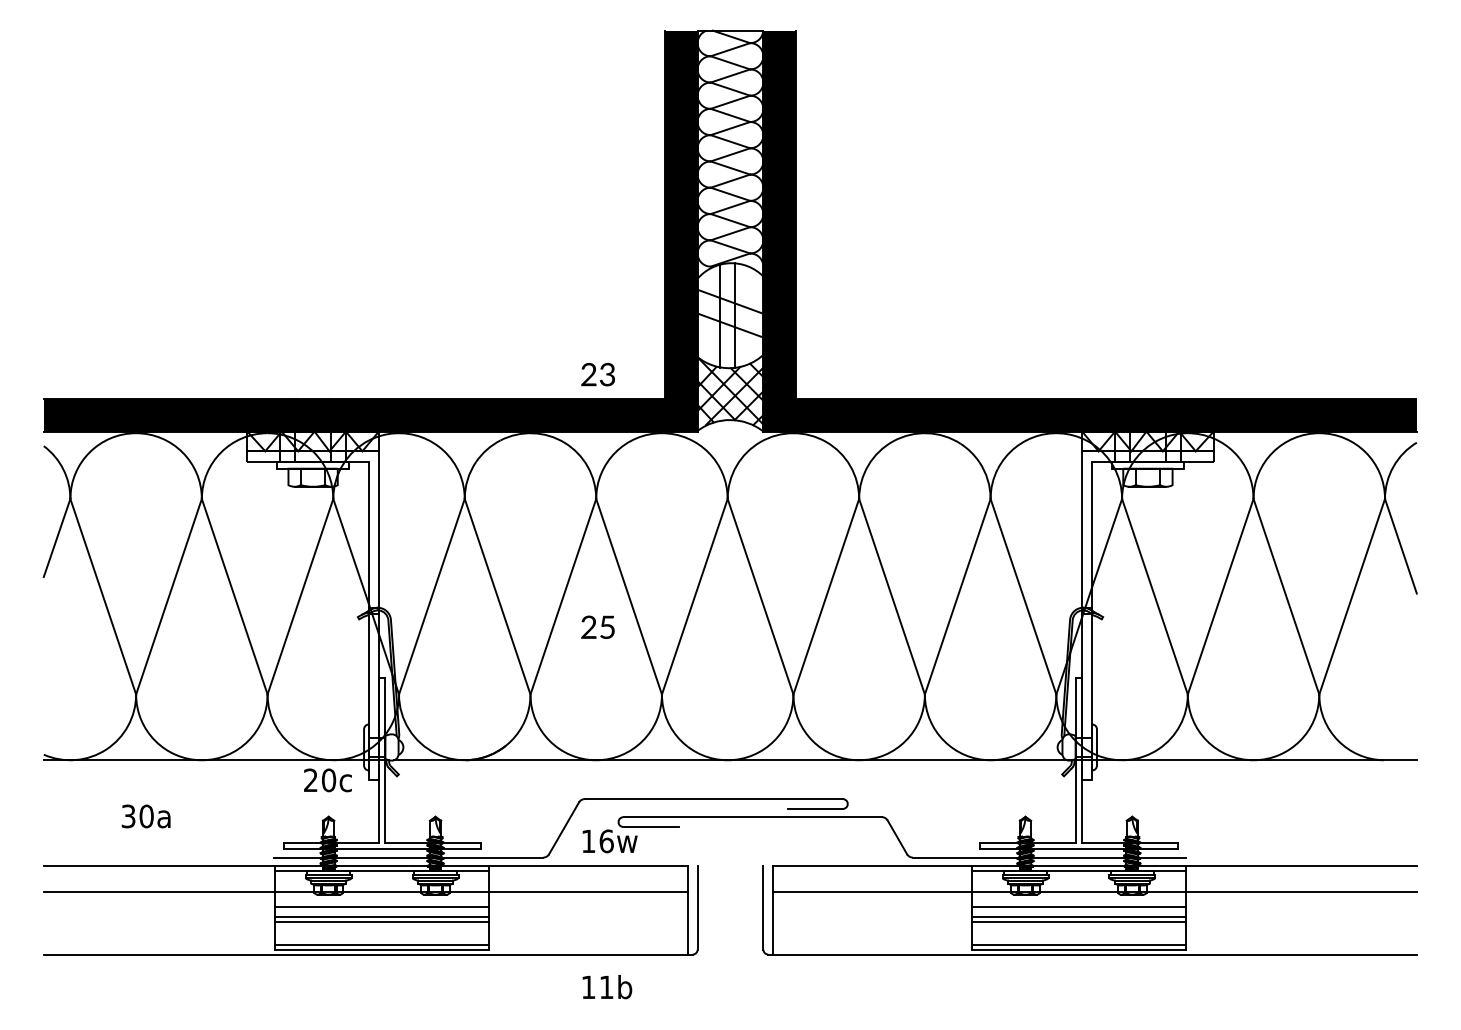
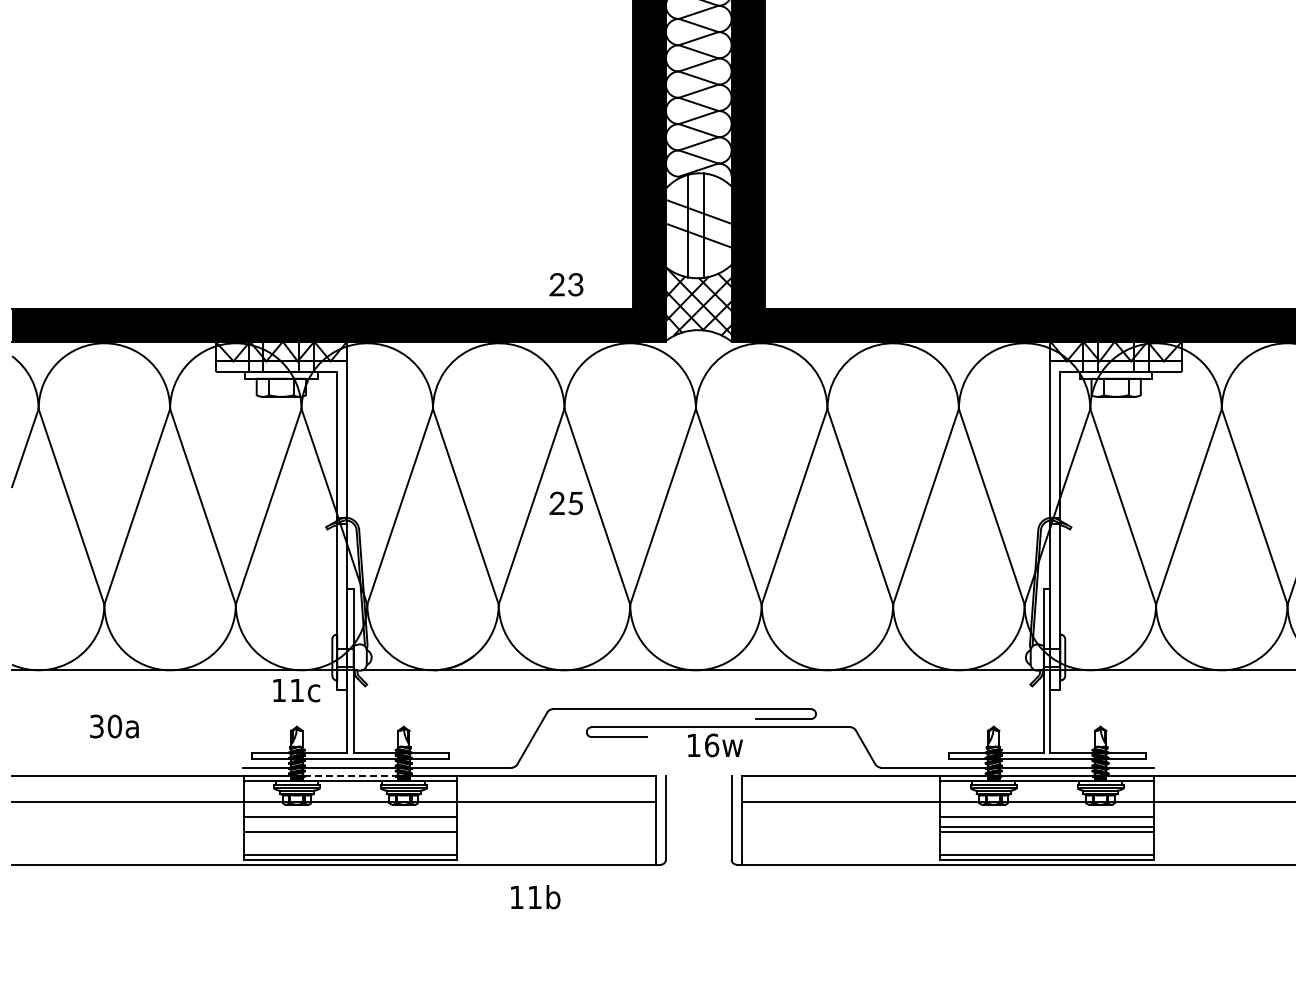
text: (597, 626) -> (565, 502), moved
text: (320, 780) -> (288, 690), 20c -> 11c
text: (609, 841) -> (714, 745), moved
line: (382, 865) -> (350, 775), solid -> dashed
line: (381, 916) -> (349, 826), removed
text: (607, 987) -> (535, 897), moved

